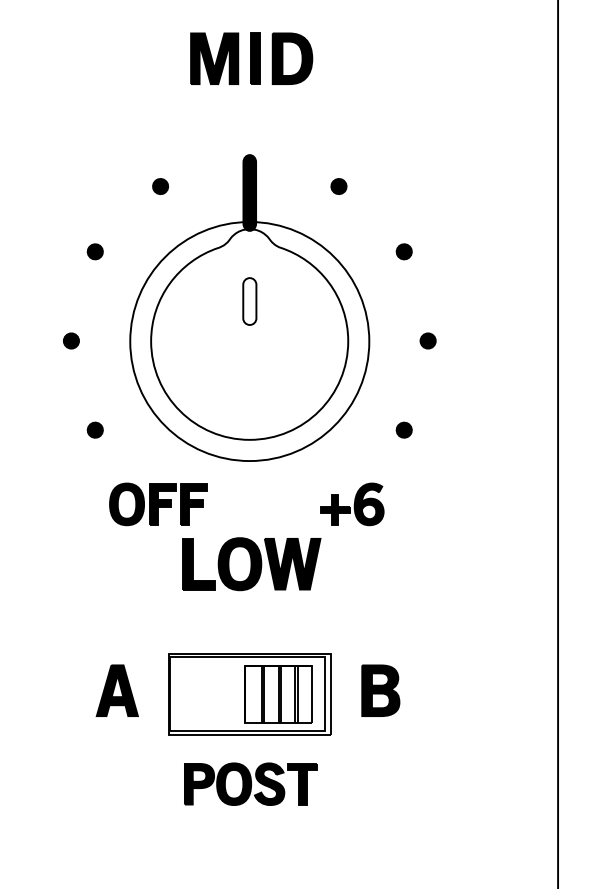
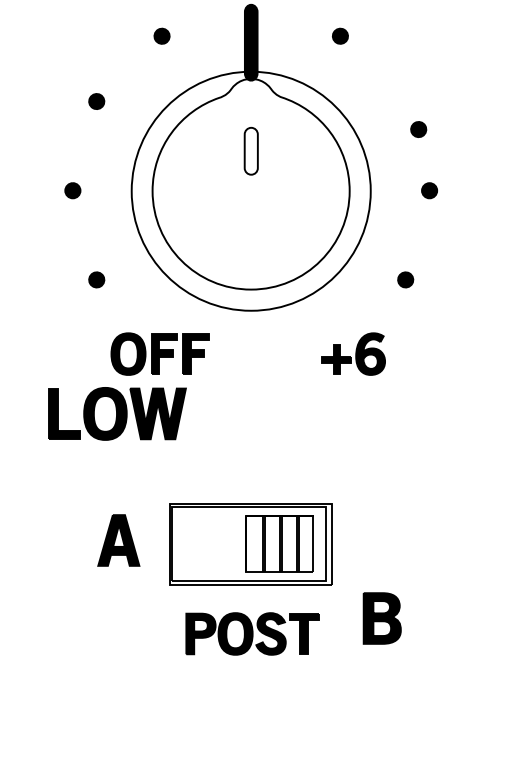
part: (403, 251) -> (417, 129), moved
part: (251, 564) -> (116, 414), moved
part: (380, 690) -> (381, 618), moved

